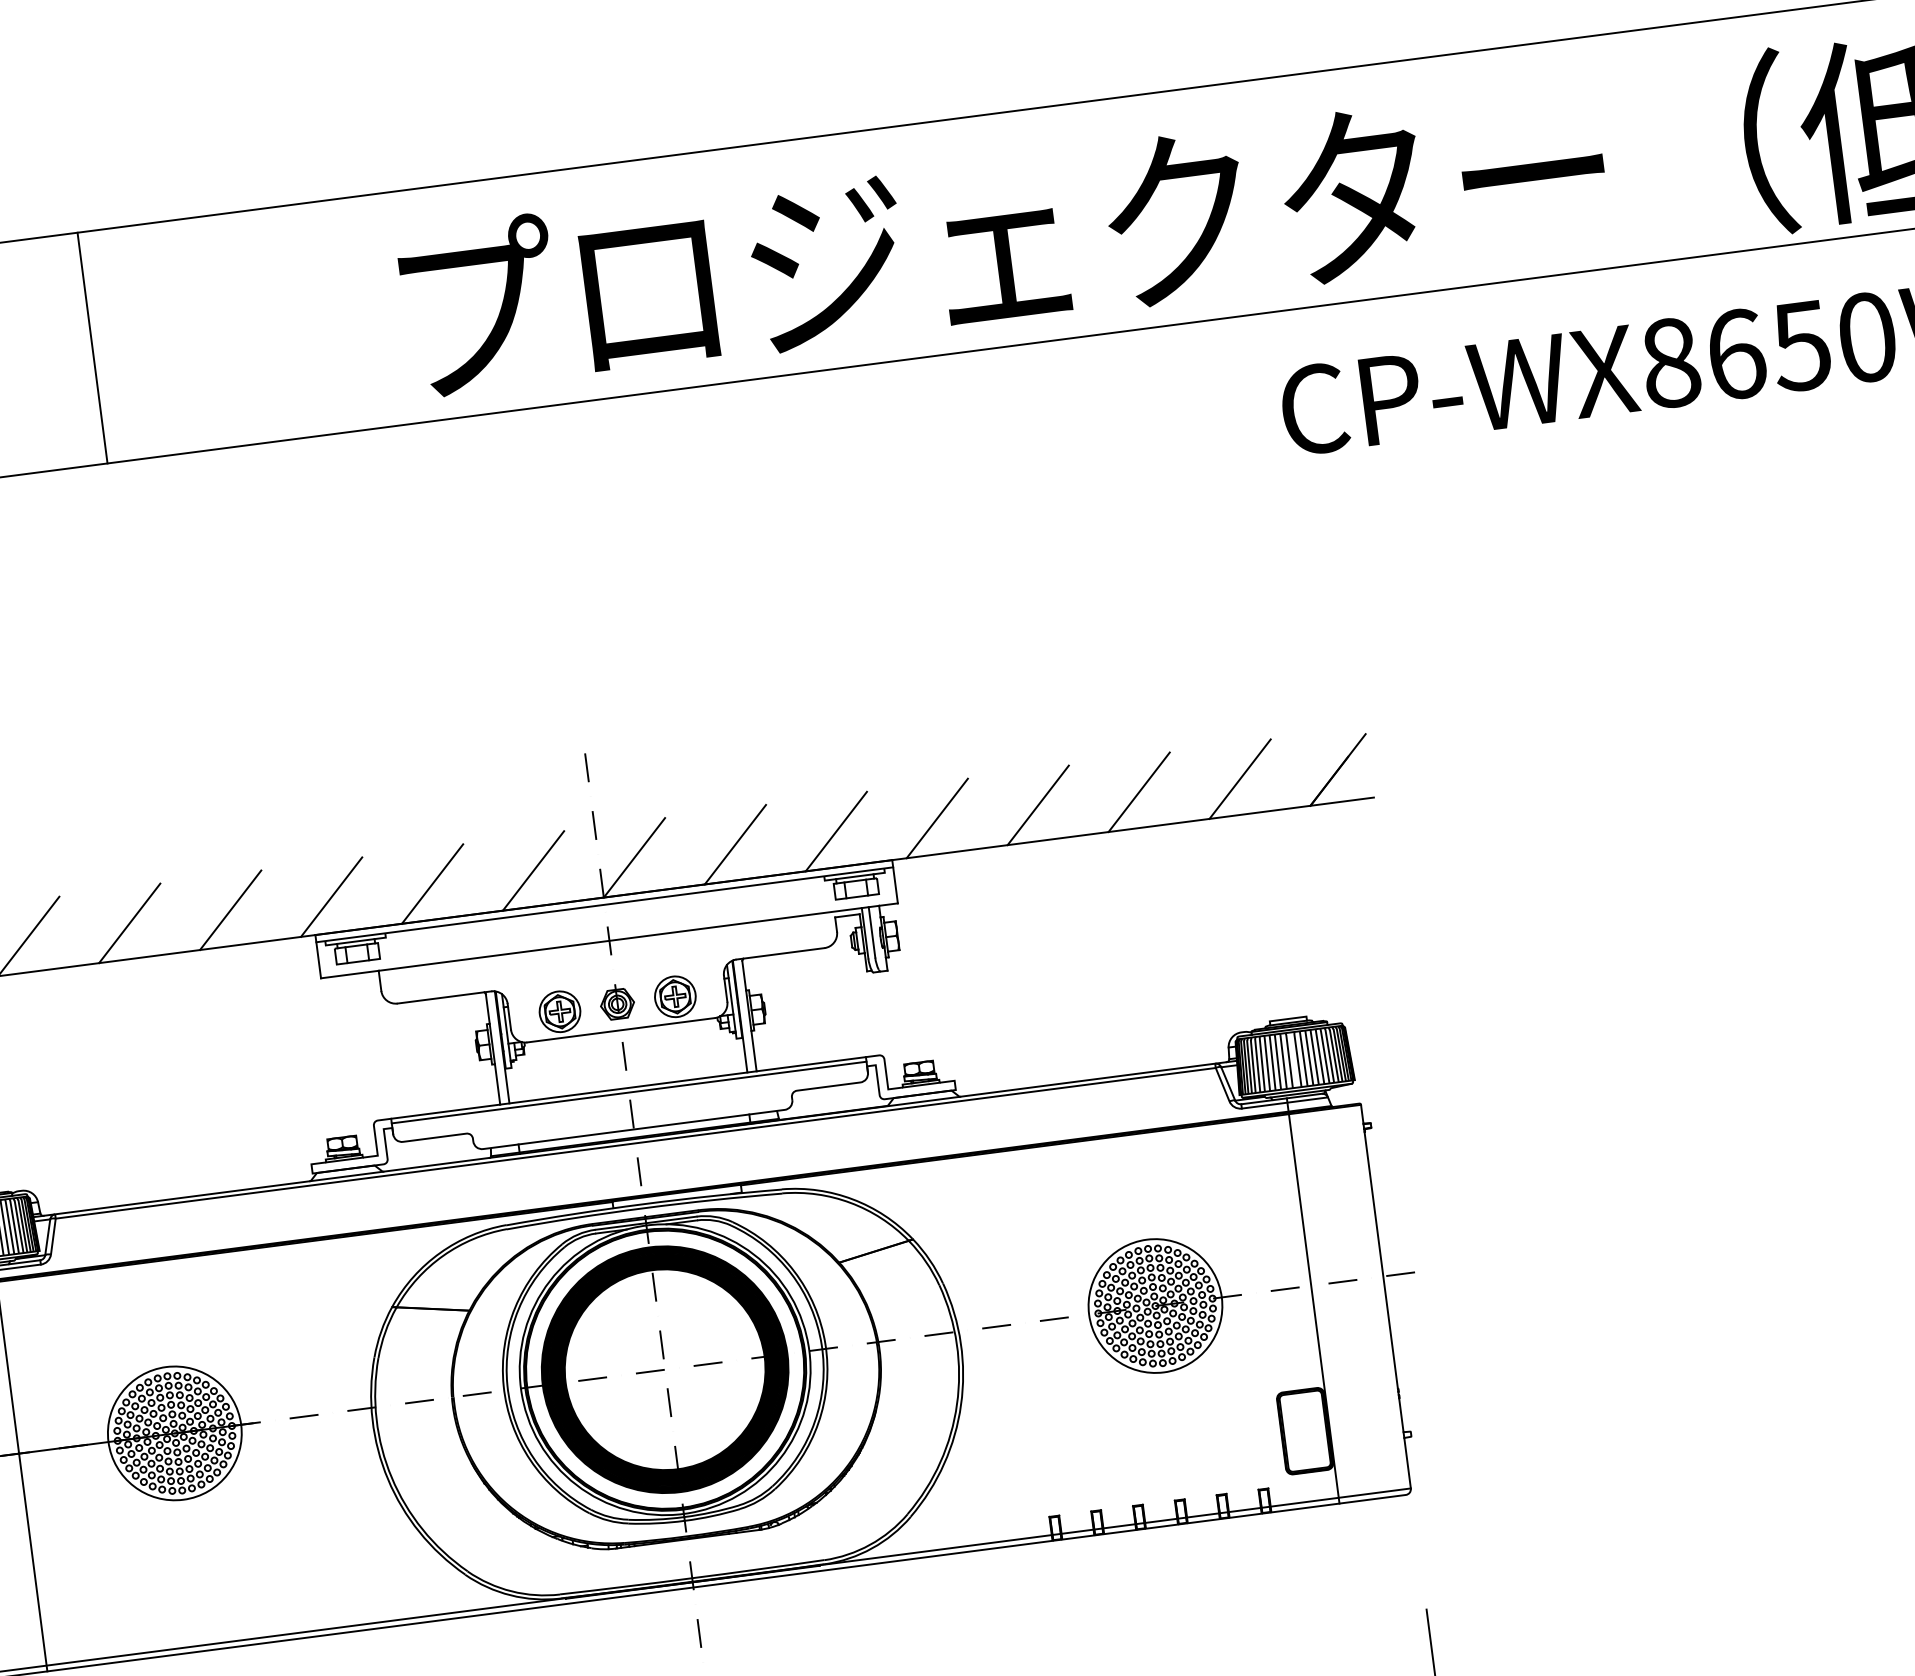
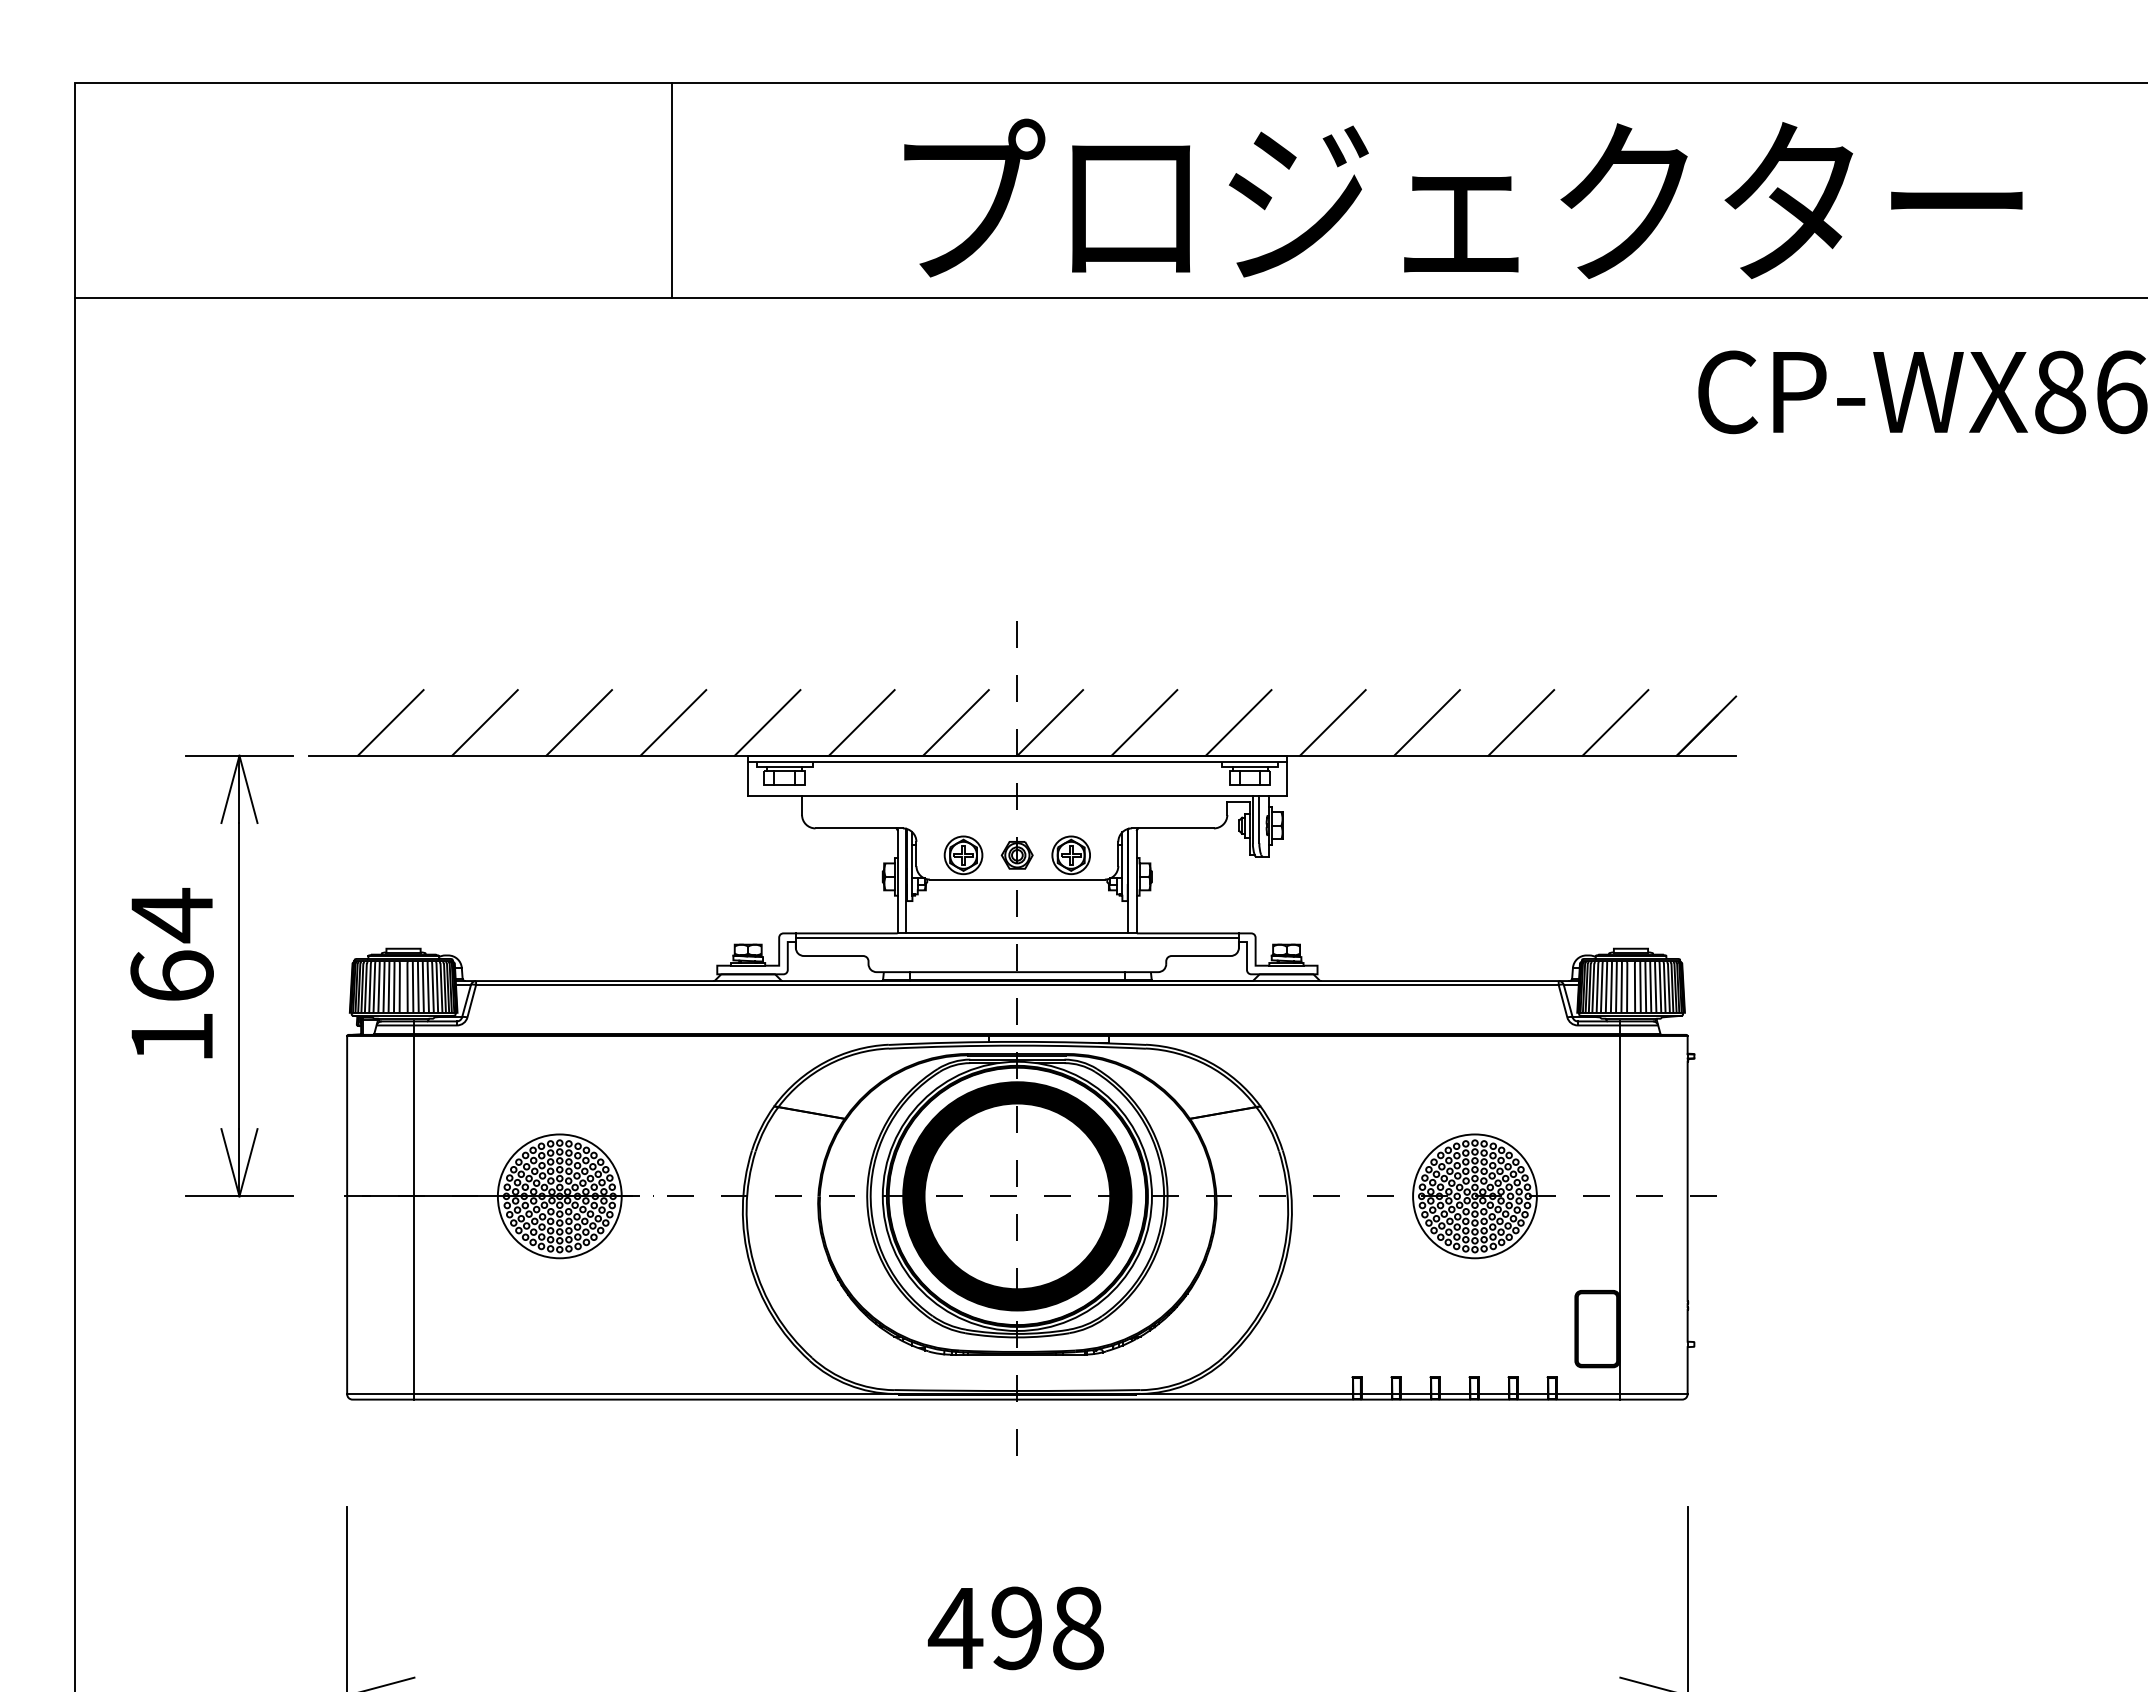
line: (92, 348) -> (671, 190), moved

